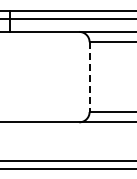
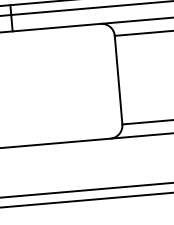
line: (89, 77) -> (118, 80), dashed -> solid

